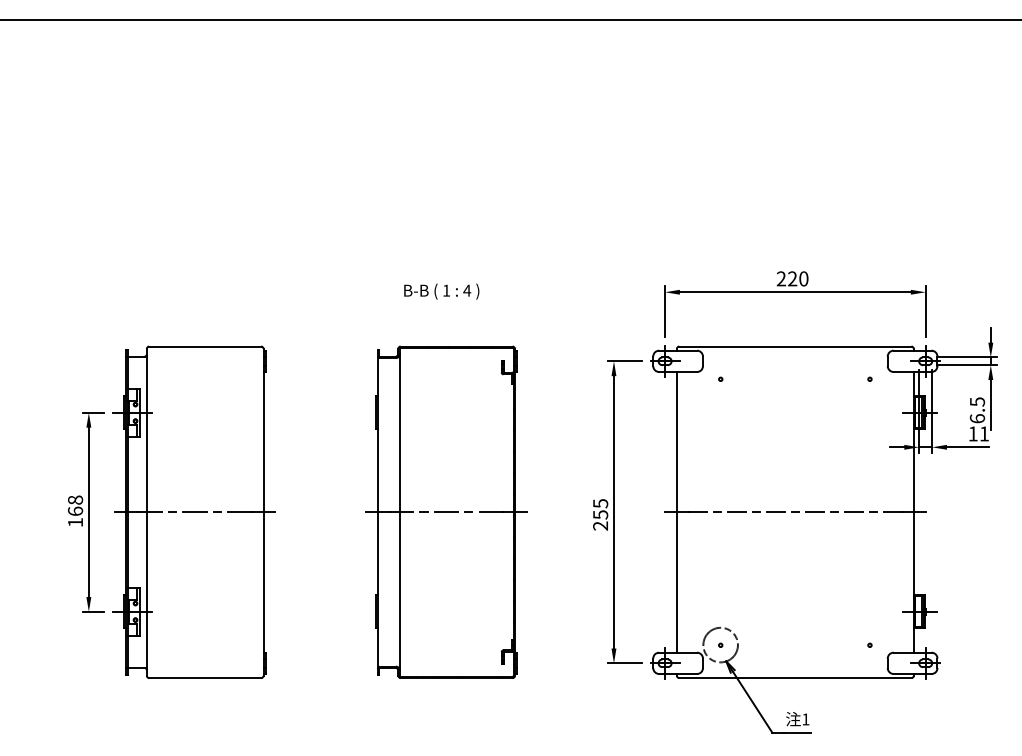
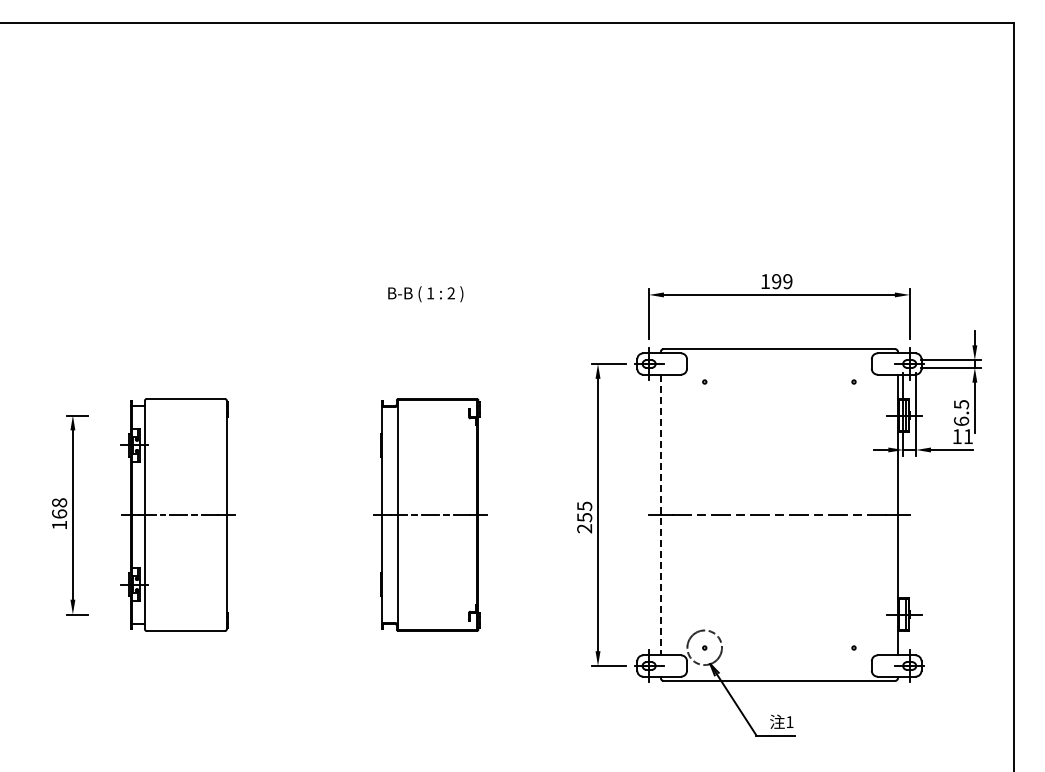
text: (792, 278) -> (776, 281), 220 -> 199
text: (467, 290) -> (451, 293), 4 -> 2
part: (193, 511) -> (177, 514), size x0.7
part: (446, 511) -> (430, 514), size x0.7
line: (676, 512) -> (660, 515), solid -> dashed

